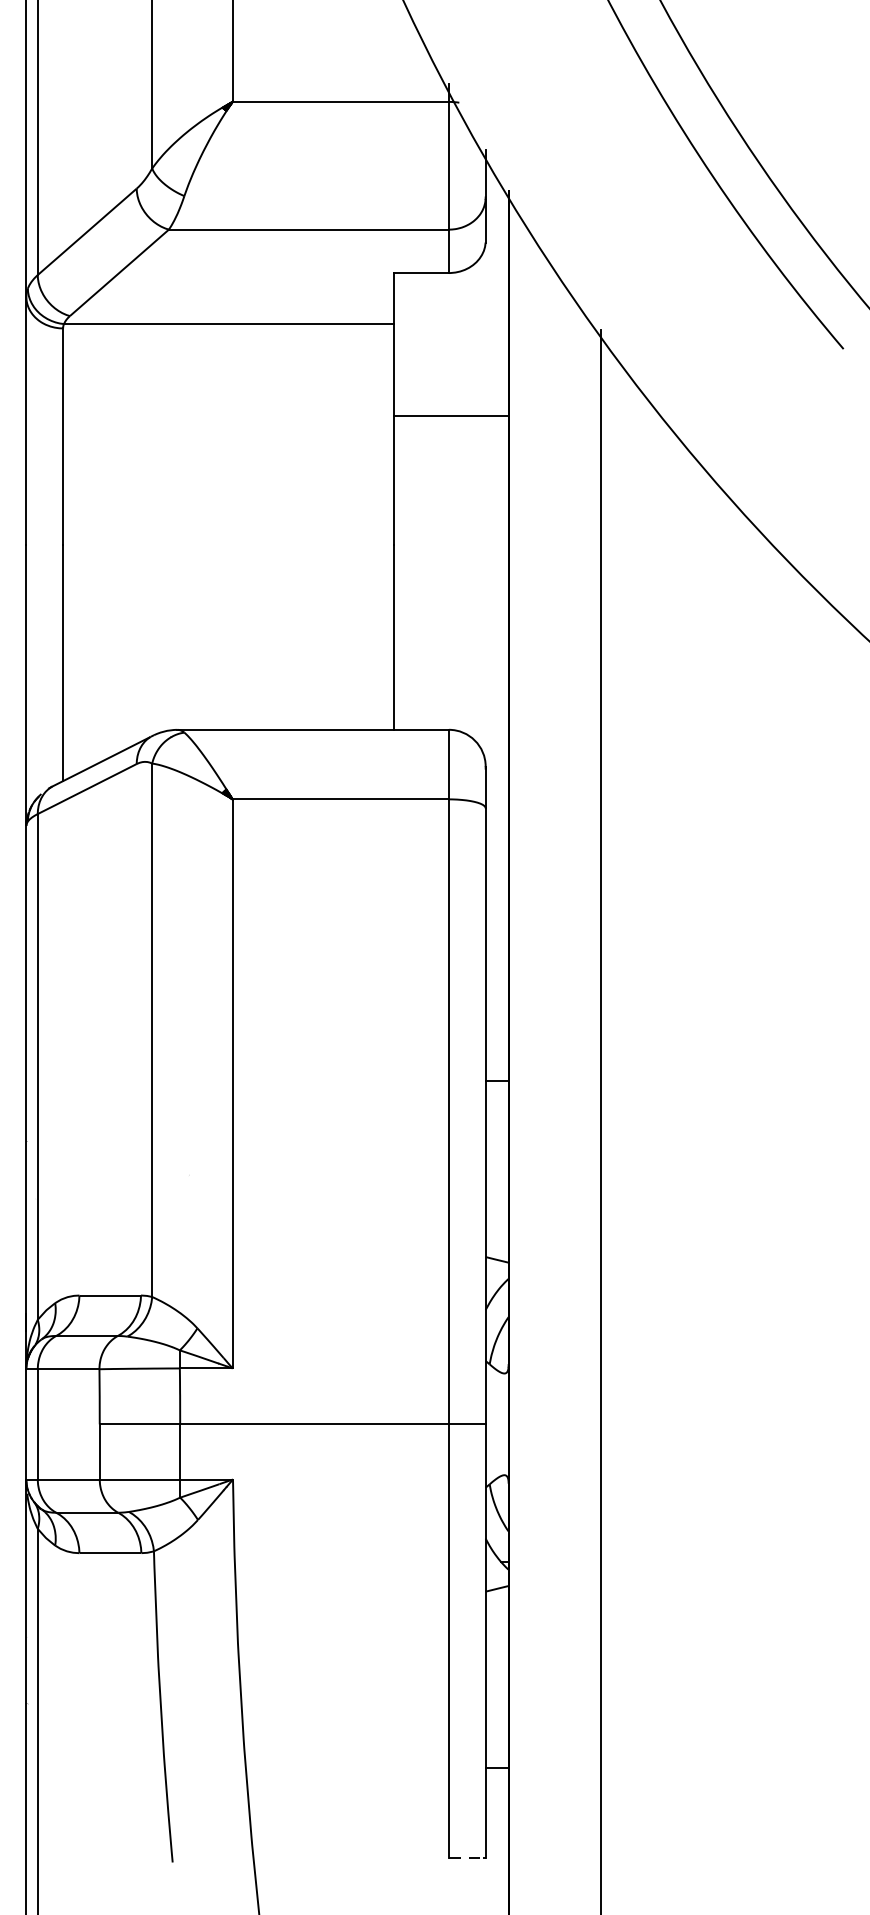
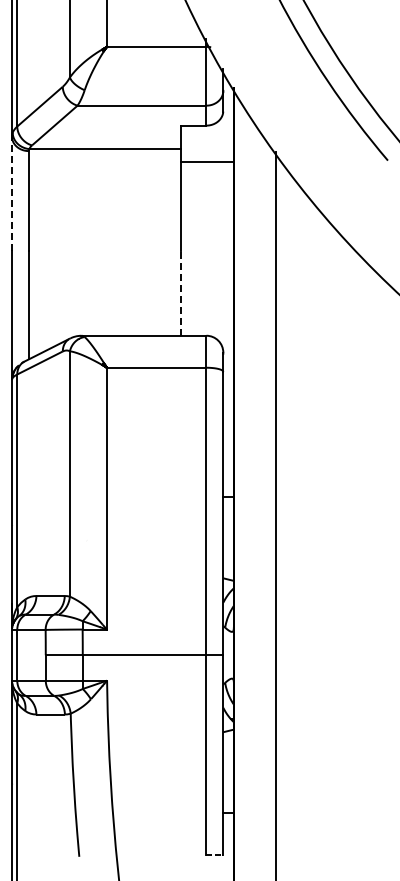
line: (451, 416) -> (207, 162), moved
line: (27, 420) -> (12, 193), solid -> dashed
line: (394, 635) -> (181, 292), solid -> dashed

